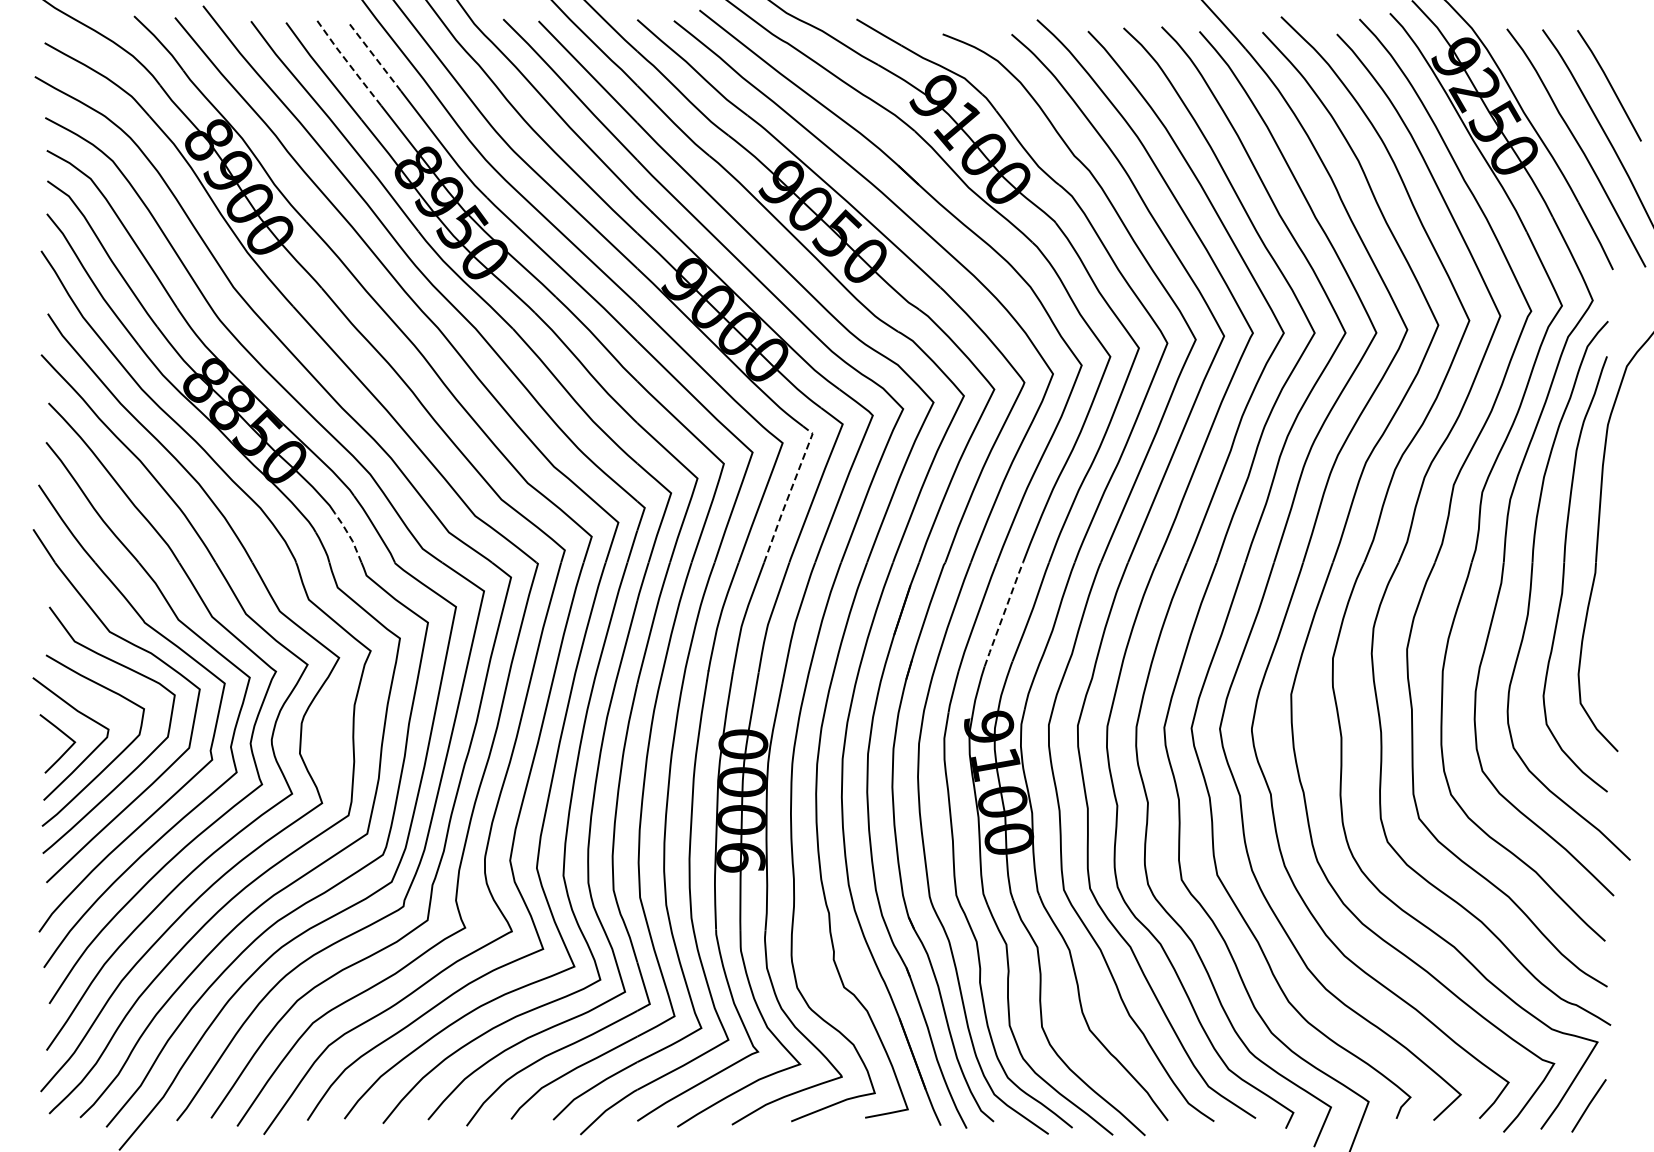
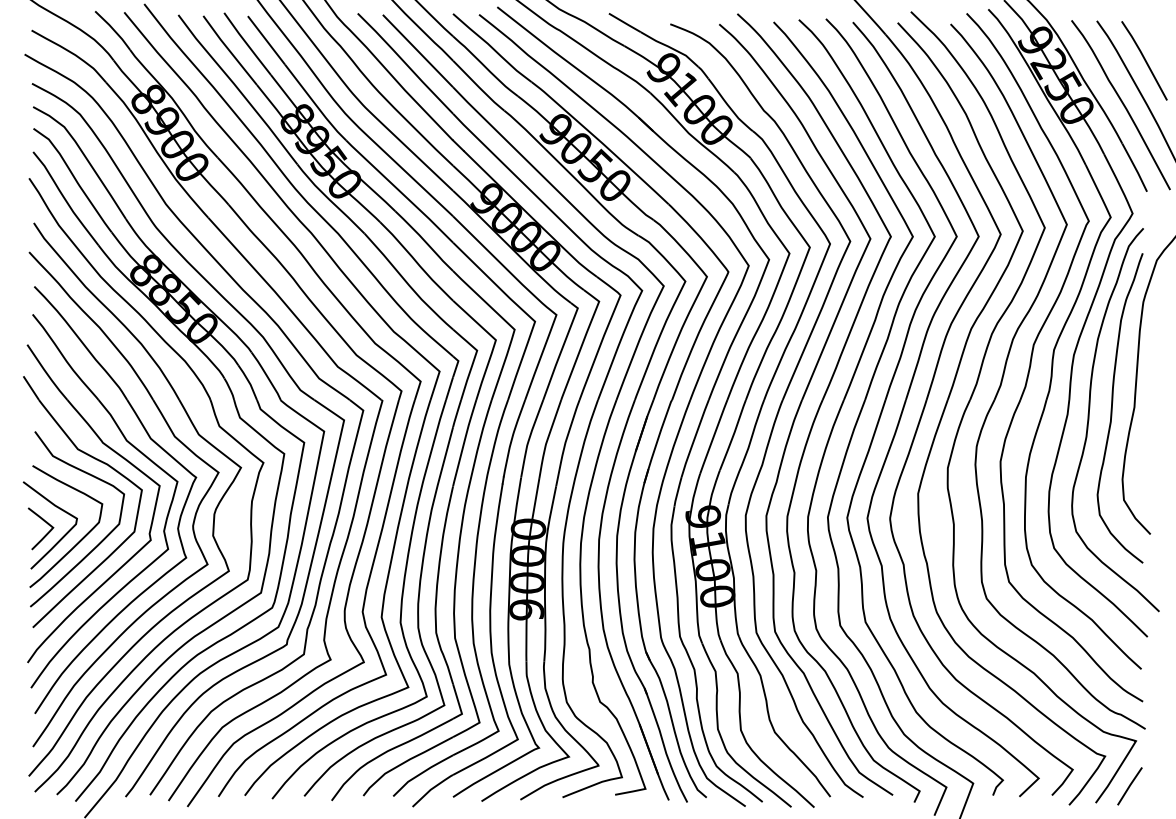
line: (374, 57) -> (266, 40), dashed -> solid
line: (347, 61) -> (246, 43), dashed -> solid
line: (790, 491) -> (562, 349), dashed -> solid
line: (350, 537) -> (249, 382), dashed -> solid
line: (1003, 614) -> (713, 436), dashed -> solid

